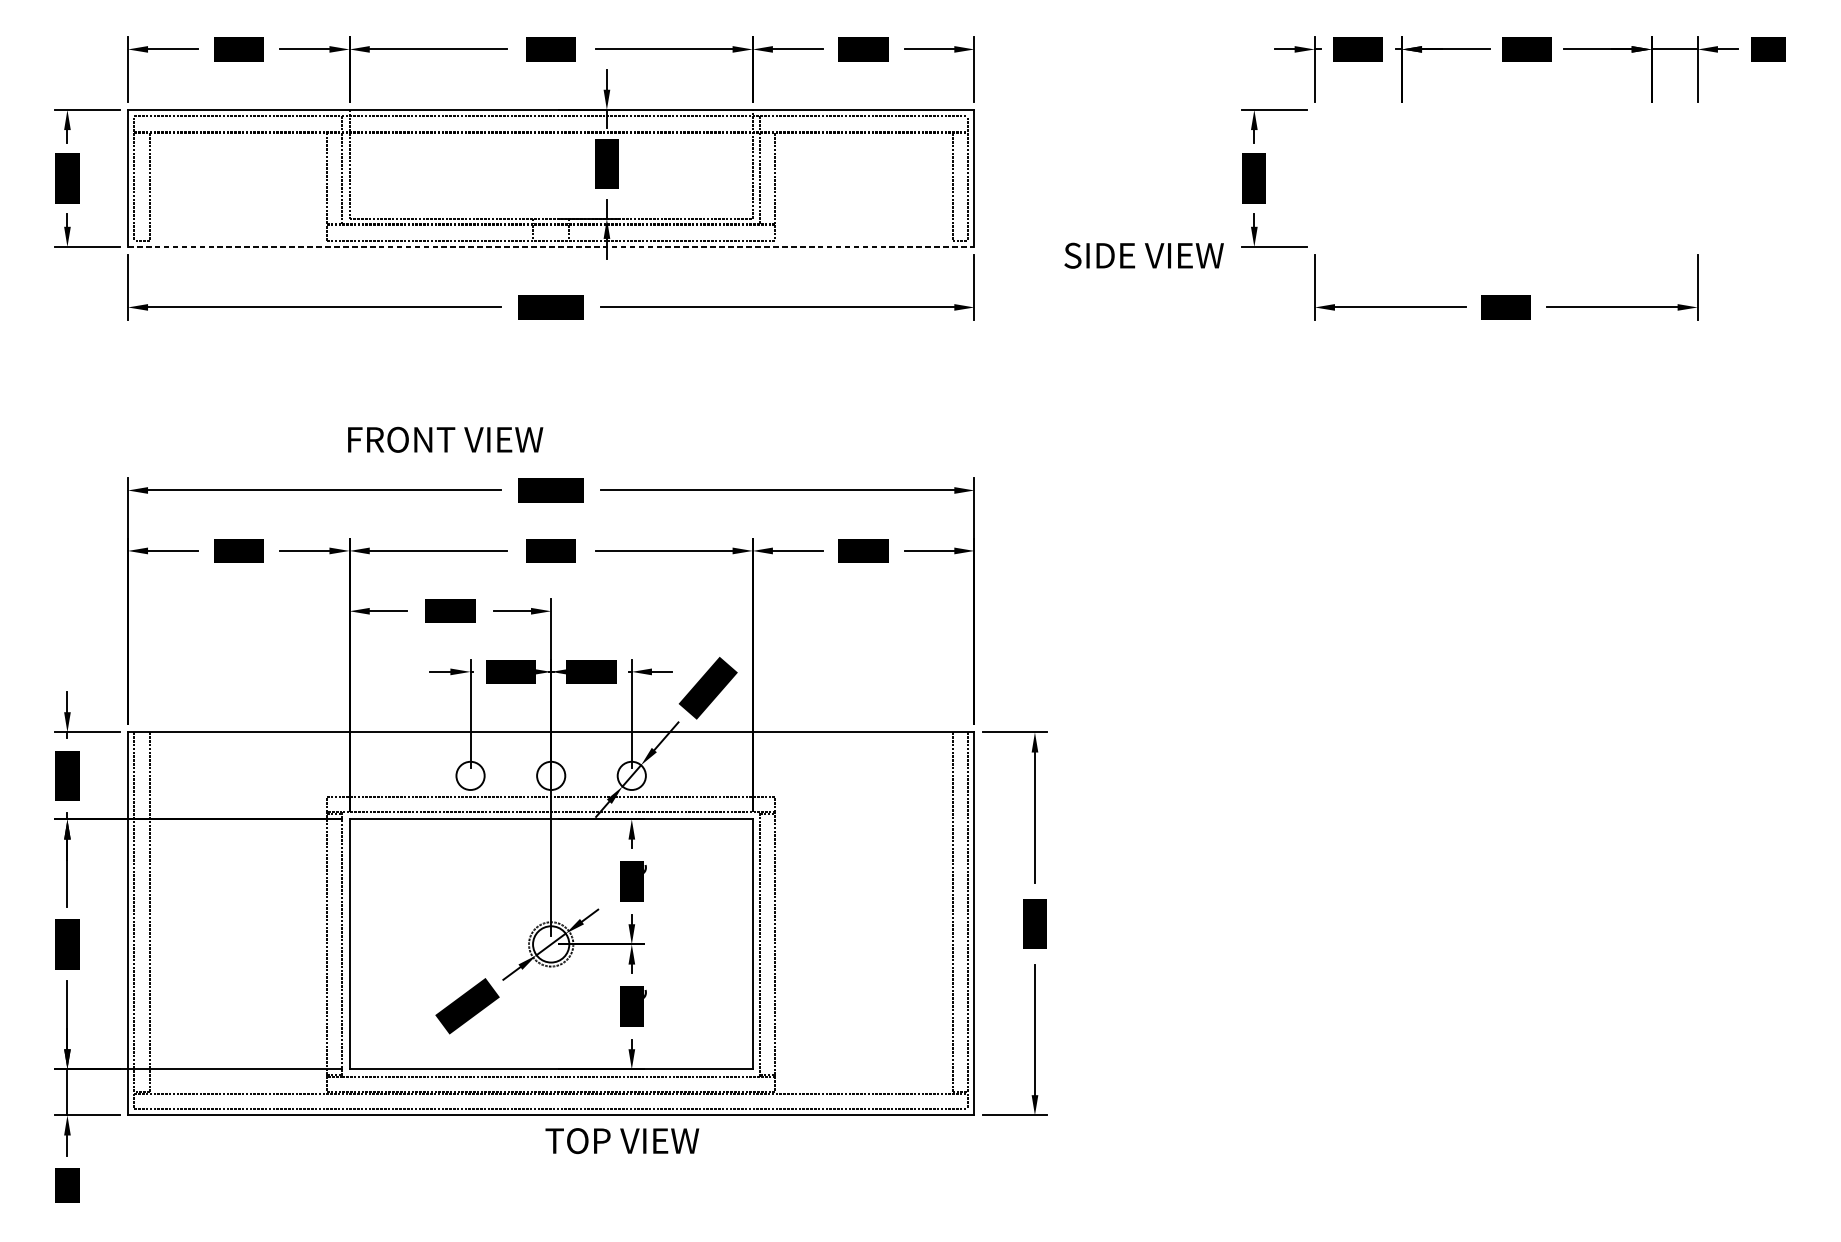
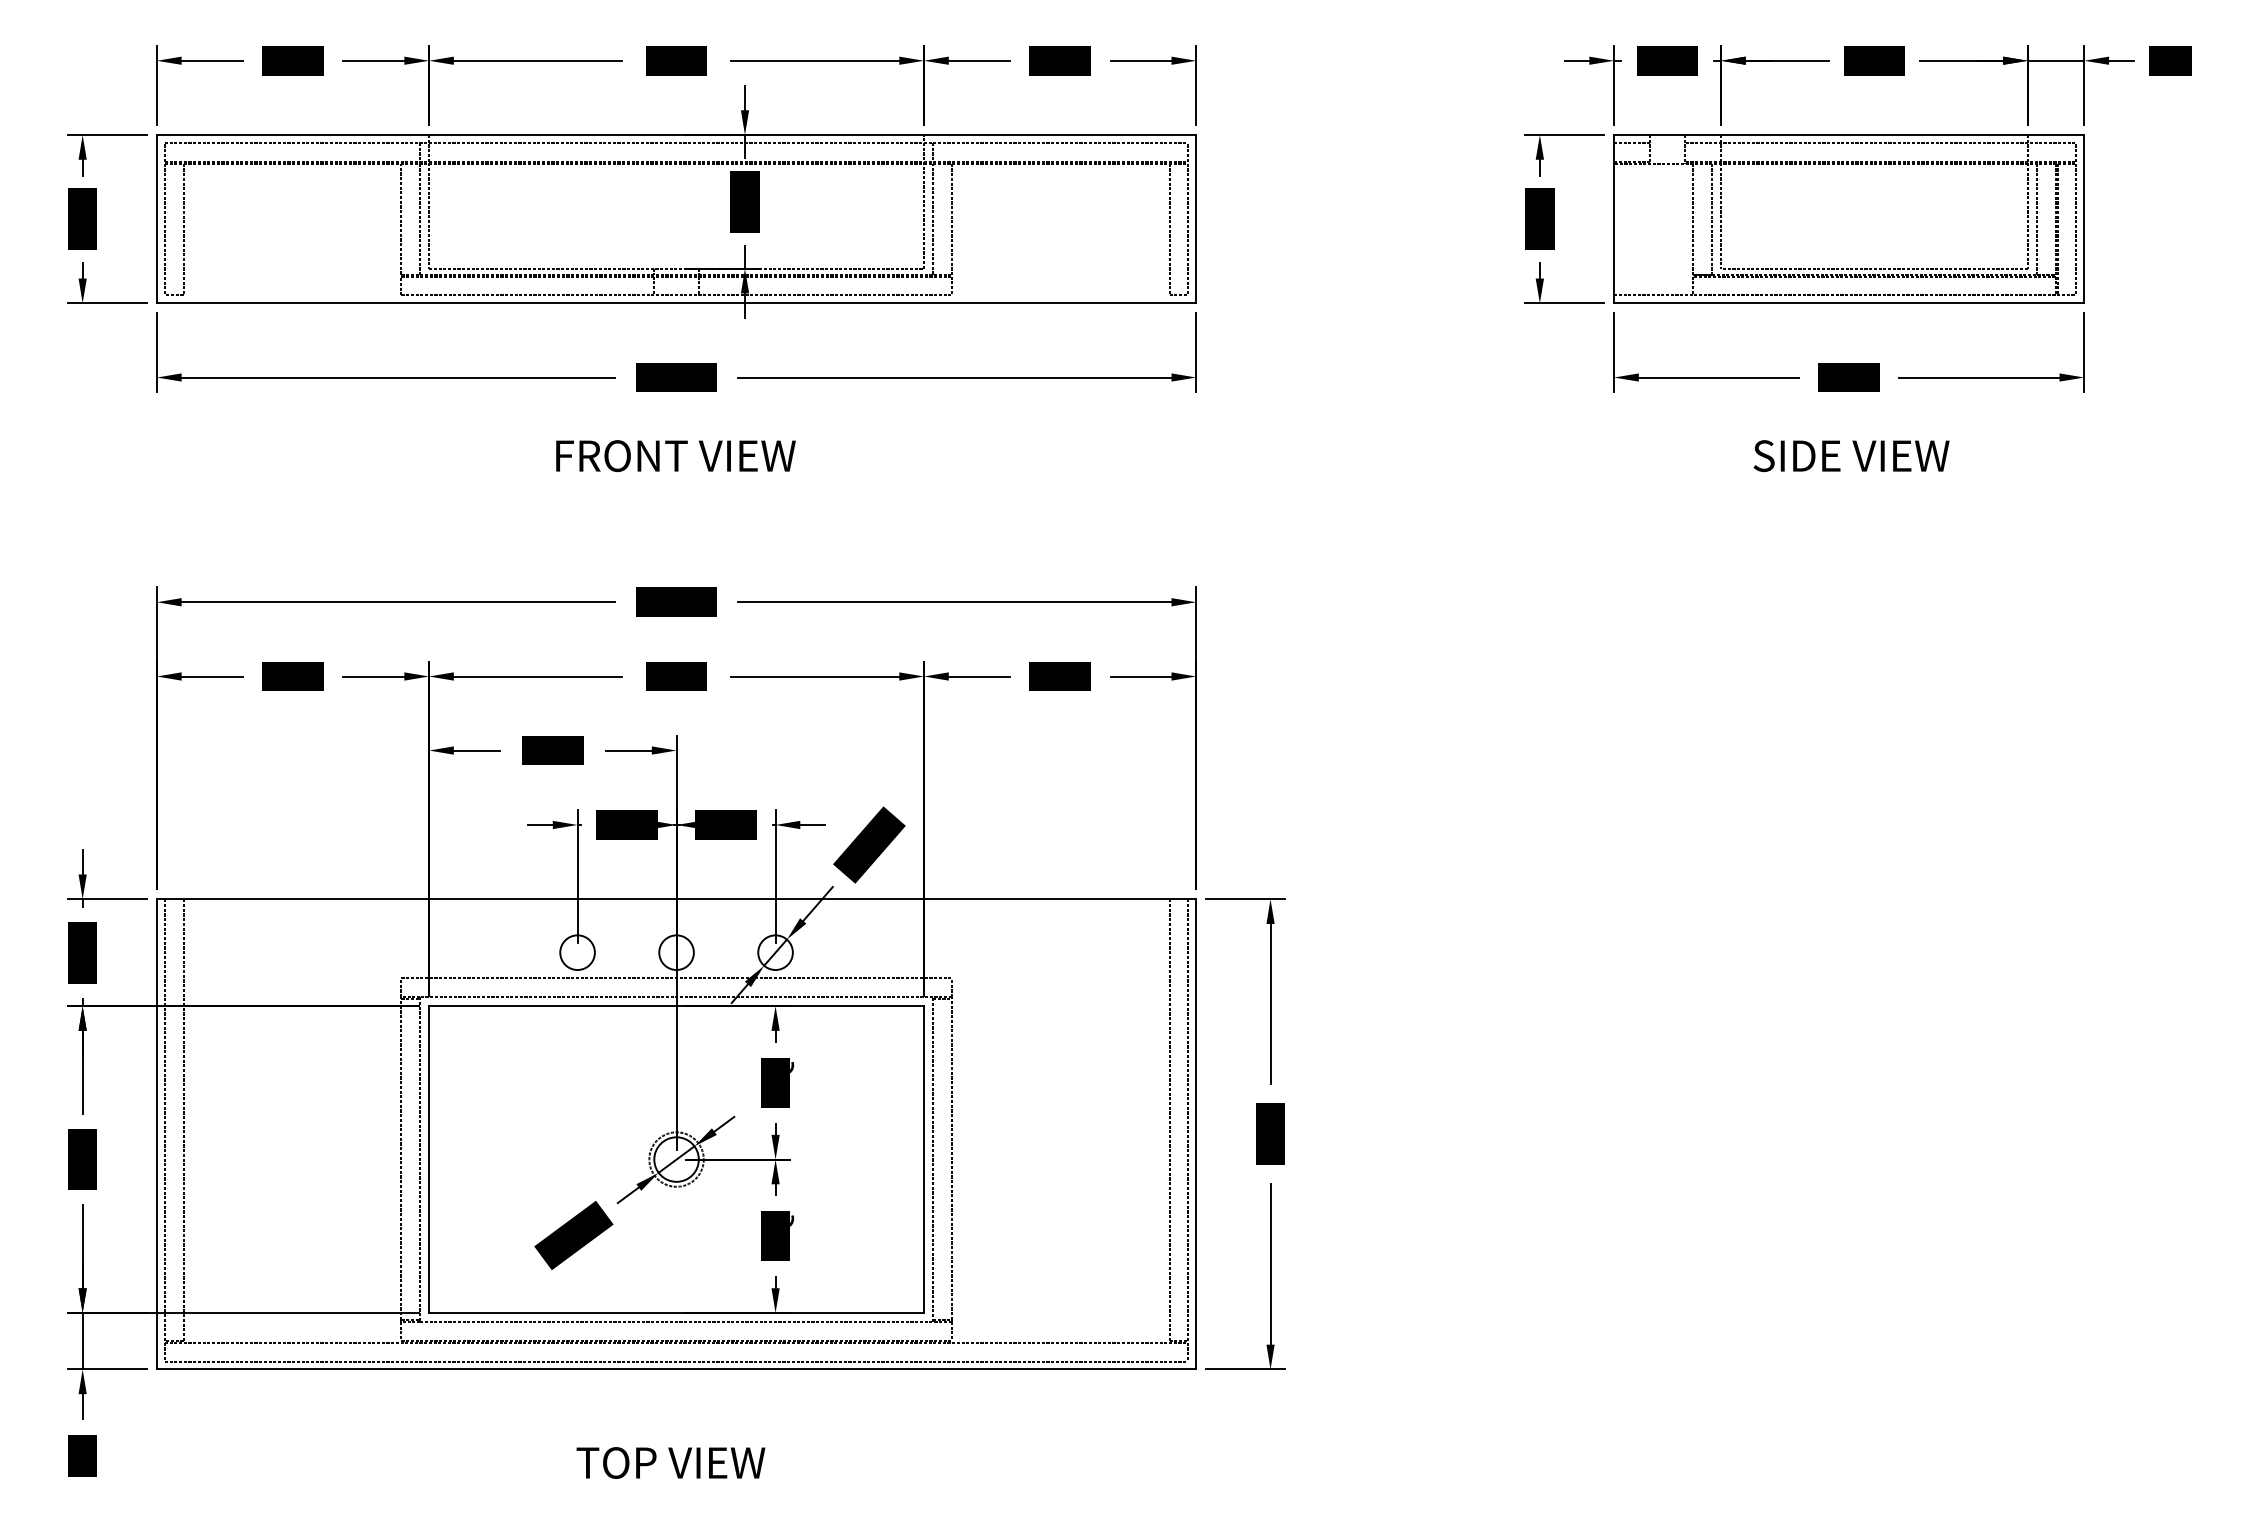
part: (1505, 177) -> (1848, 218), added
line: (551, 247) -> (676, 303), dashed -> solid
text: (1144, 256) -> (1851, 456), moved
text: (445, 440) -> (675, 456), moved
text: (621, 1140) -> (670, 1462), moved

